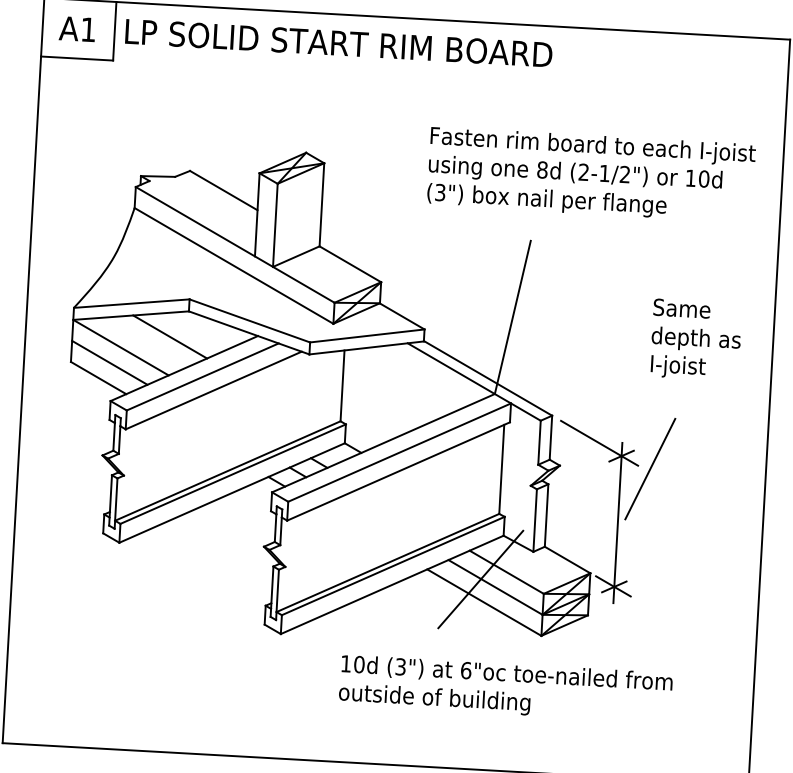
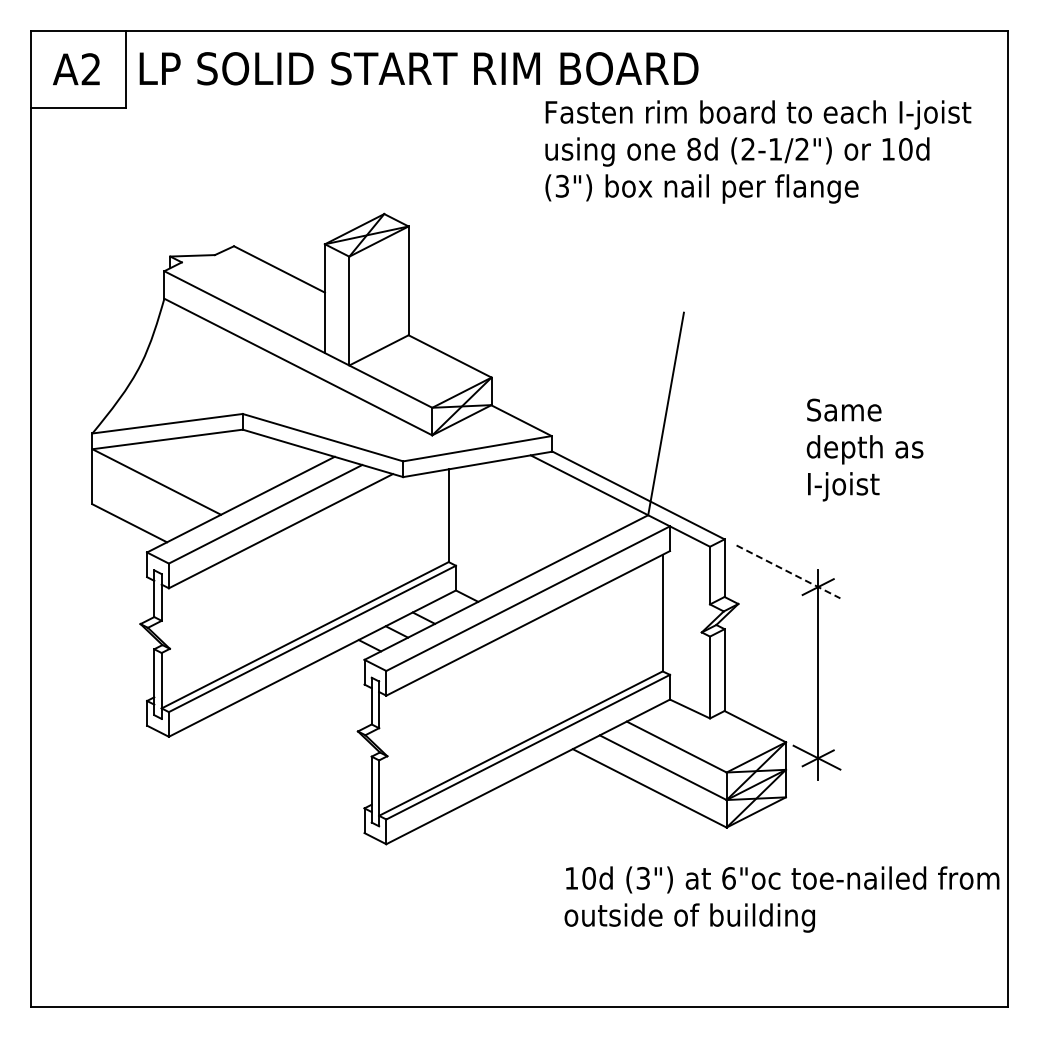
text: (88, 29) -> (90, 69), A1 -> A2
text: (591, 174) -> (758, 151), moved
line: (169, 336) -> (219, 464), removed
text: (695, 339) -> (864, 449), moved
line: (110, 362) -> (143, 502), removed
line: (599, 443) -> (788, 572), solid -> dashed
line: (650, 468) -> (856, 601), removed
line: (480, 579) -> (643, 758), removed
text: (505, 688) -> (781, 899), moved

